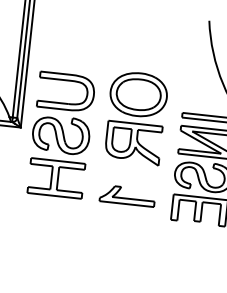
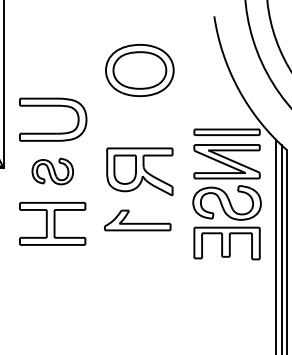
part: (138, 94) -> (139, 70), moved
part: (61, 134) -> (52, 171), size x0.6
part: (127, 195) -> (137, 220), moved

